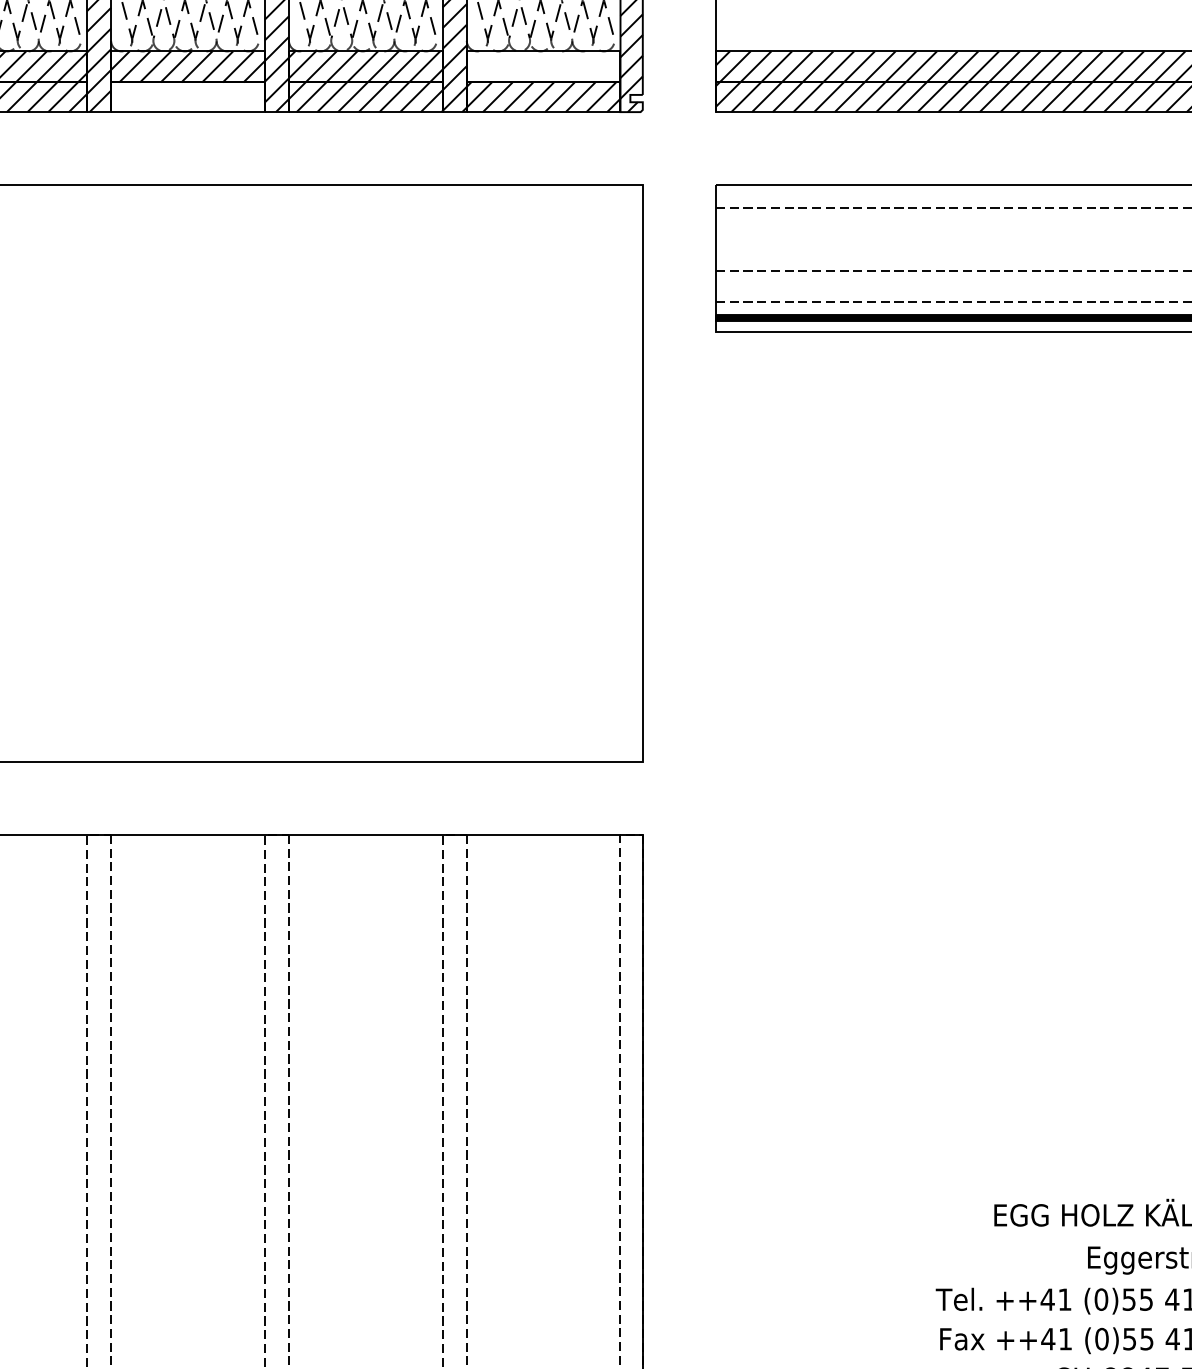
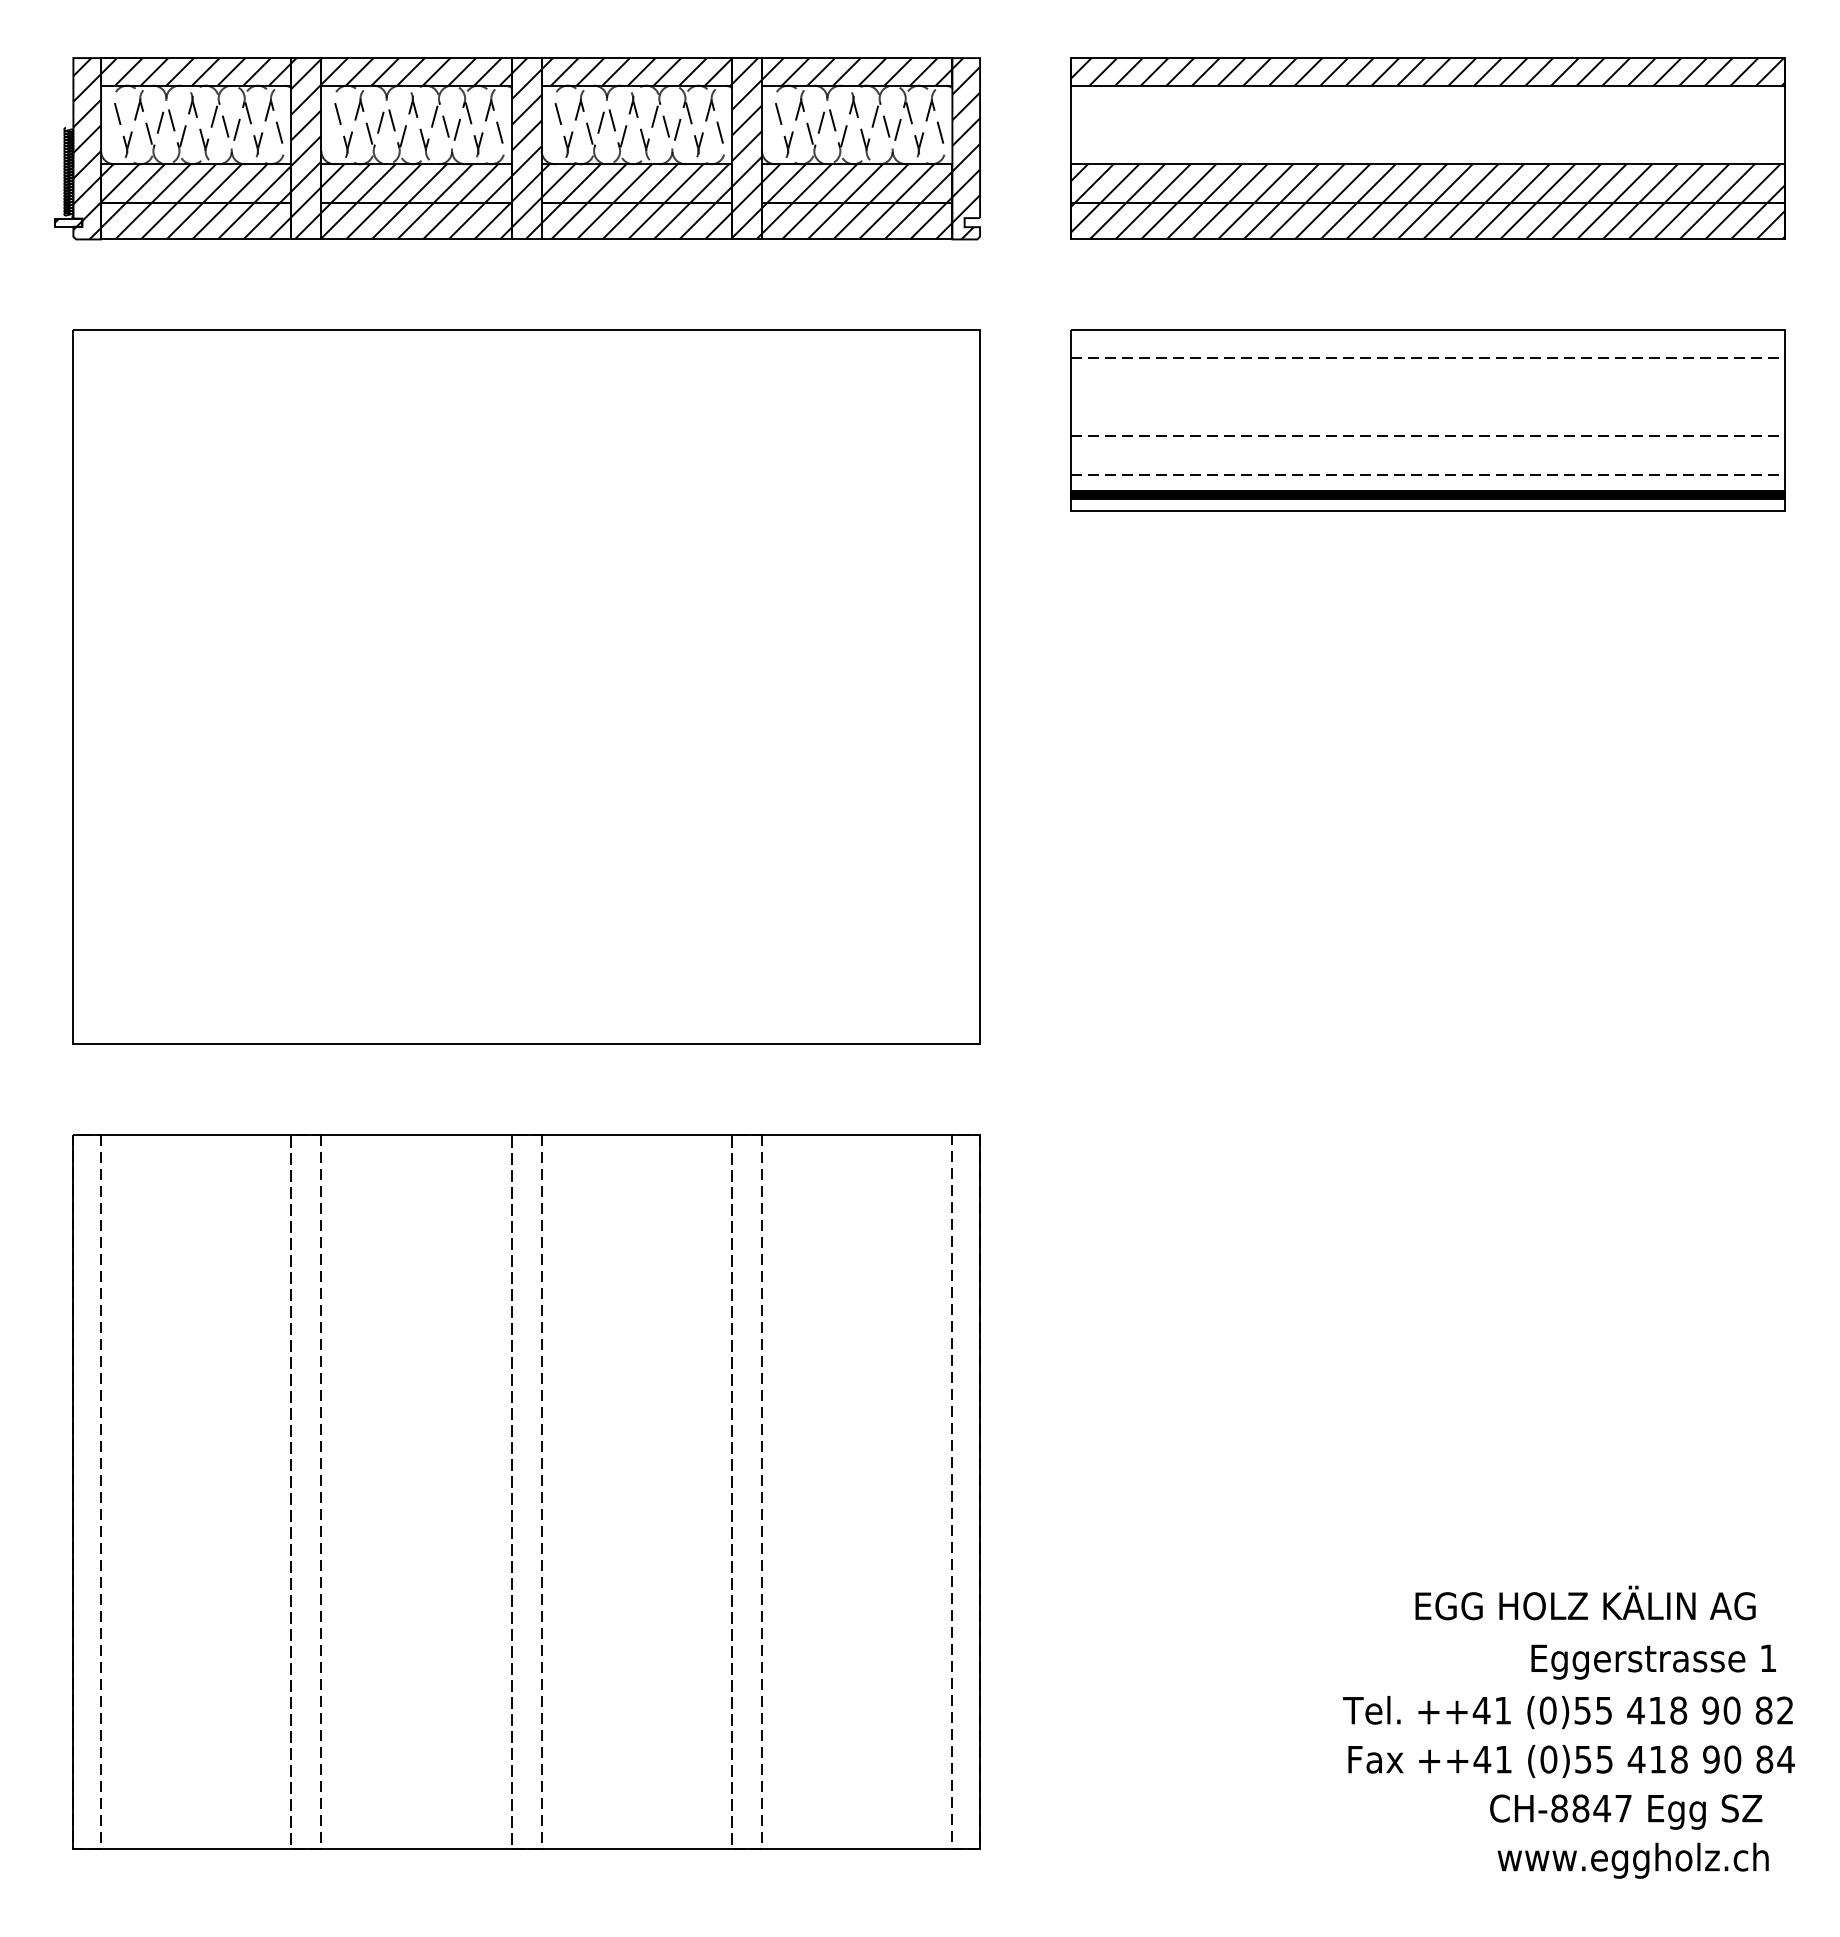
hatch: (543, 66) -> (857, 183), added
hatch: (187, 96) -> (416, 220), added

